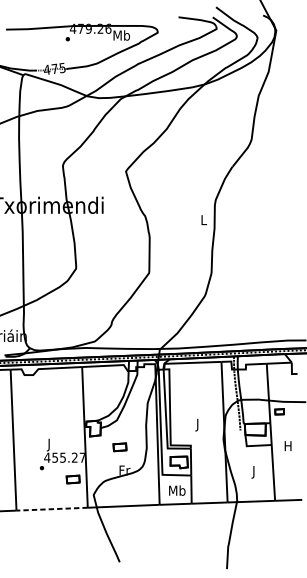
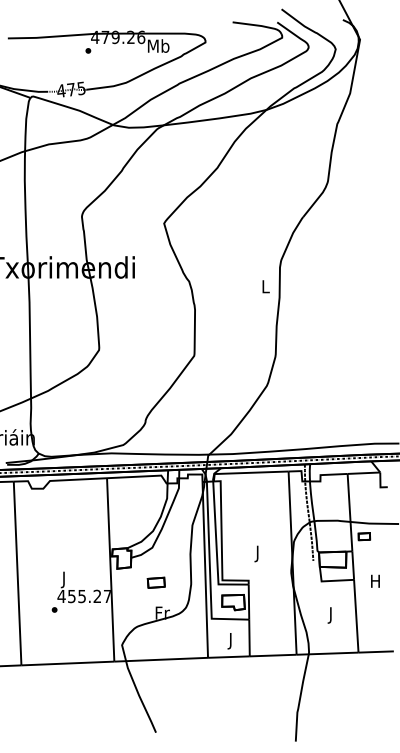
part: (72, 479) -> (94, 624), removed
text: (176, 491) -> (230, 640), Mb -> J
line: (51, 509) -> (67, 663), dashed -> solid

